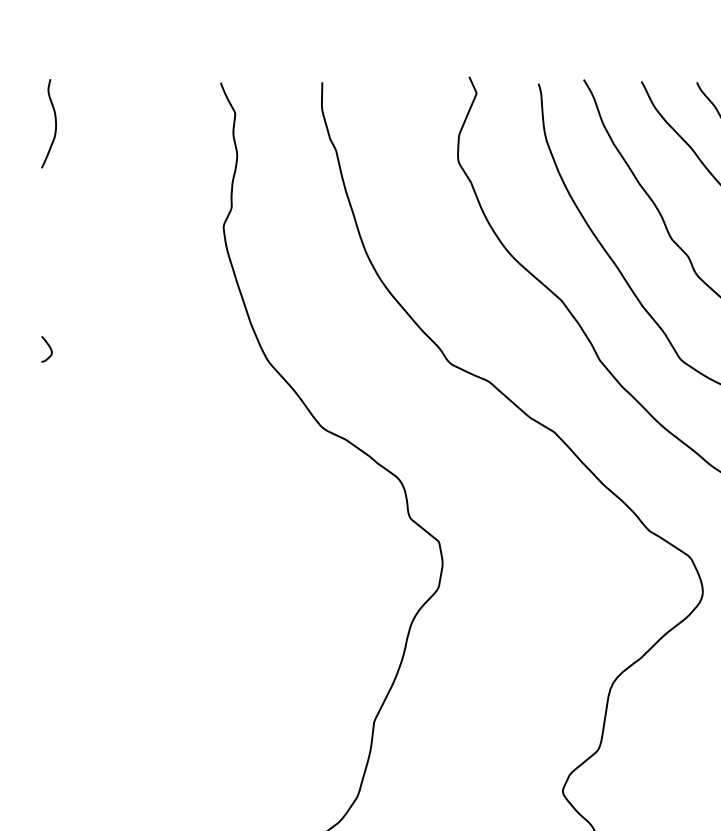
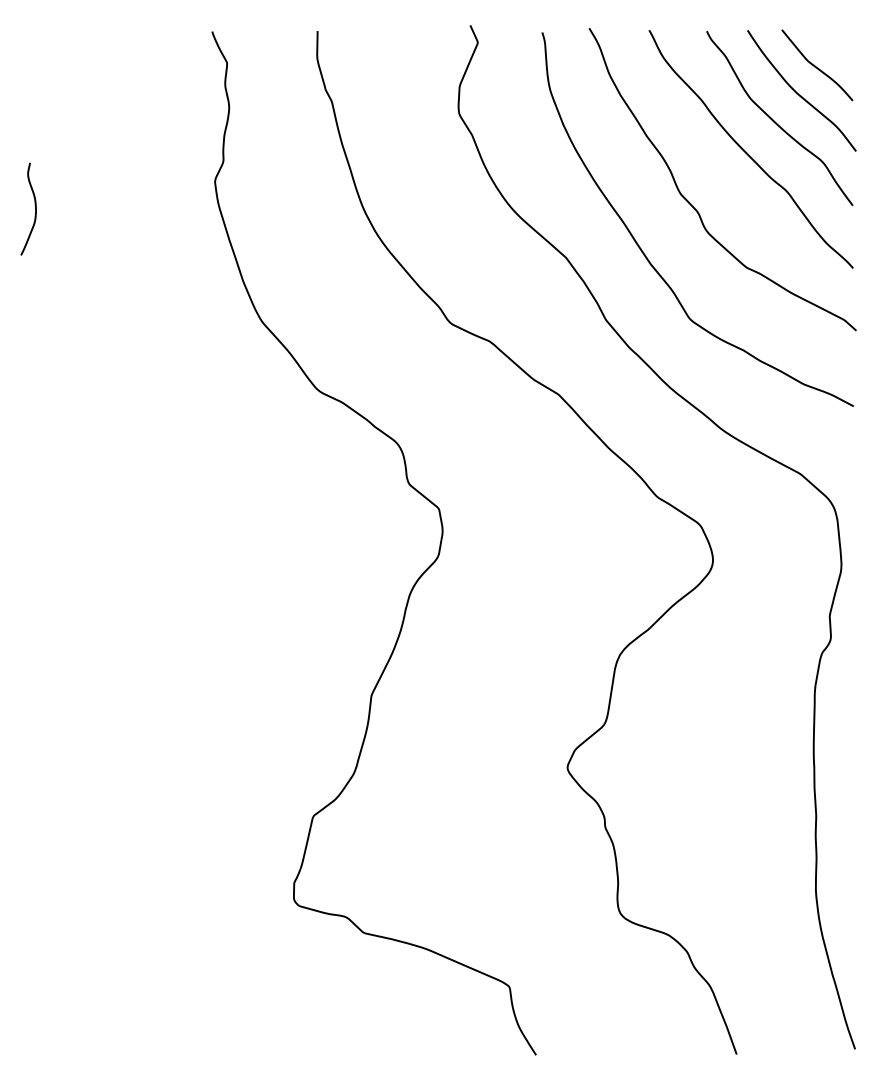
curve: (54, 120) -> (34, 205), moved
curve: (48, 347) -> (33, 306), removed

